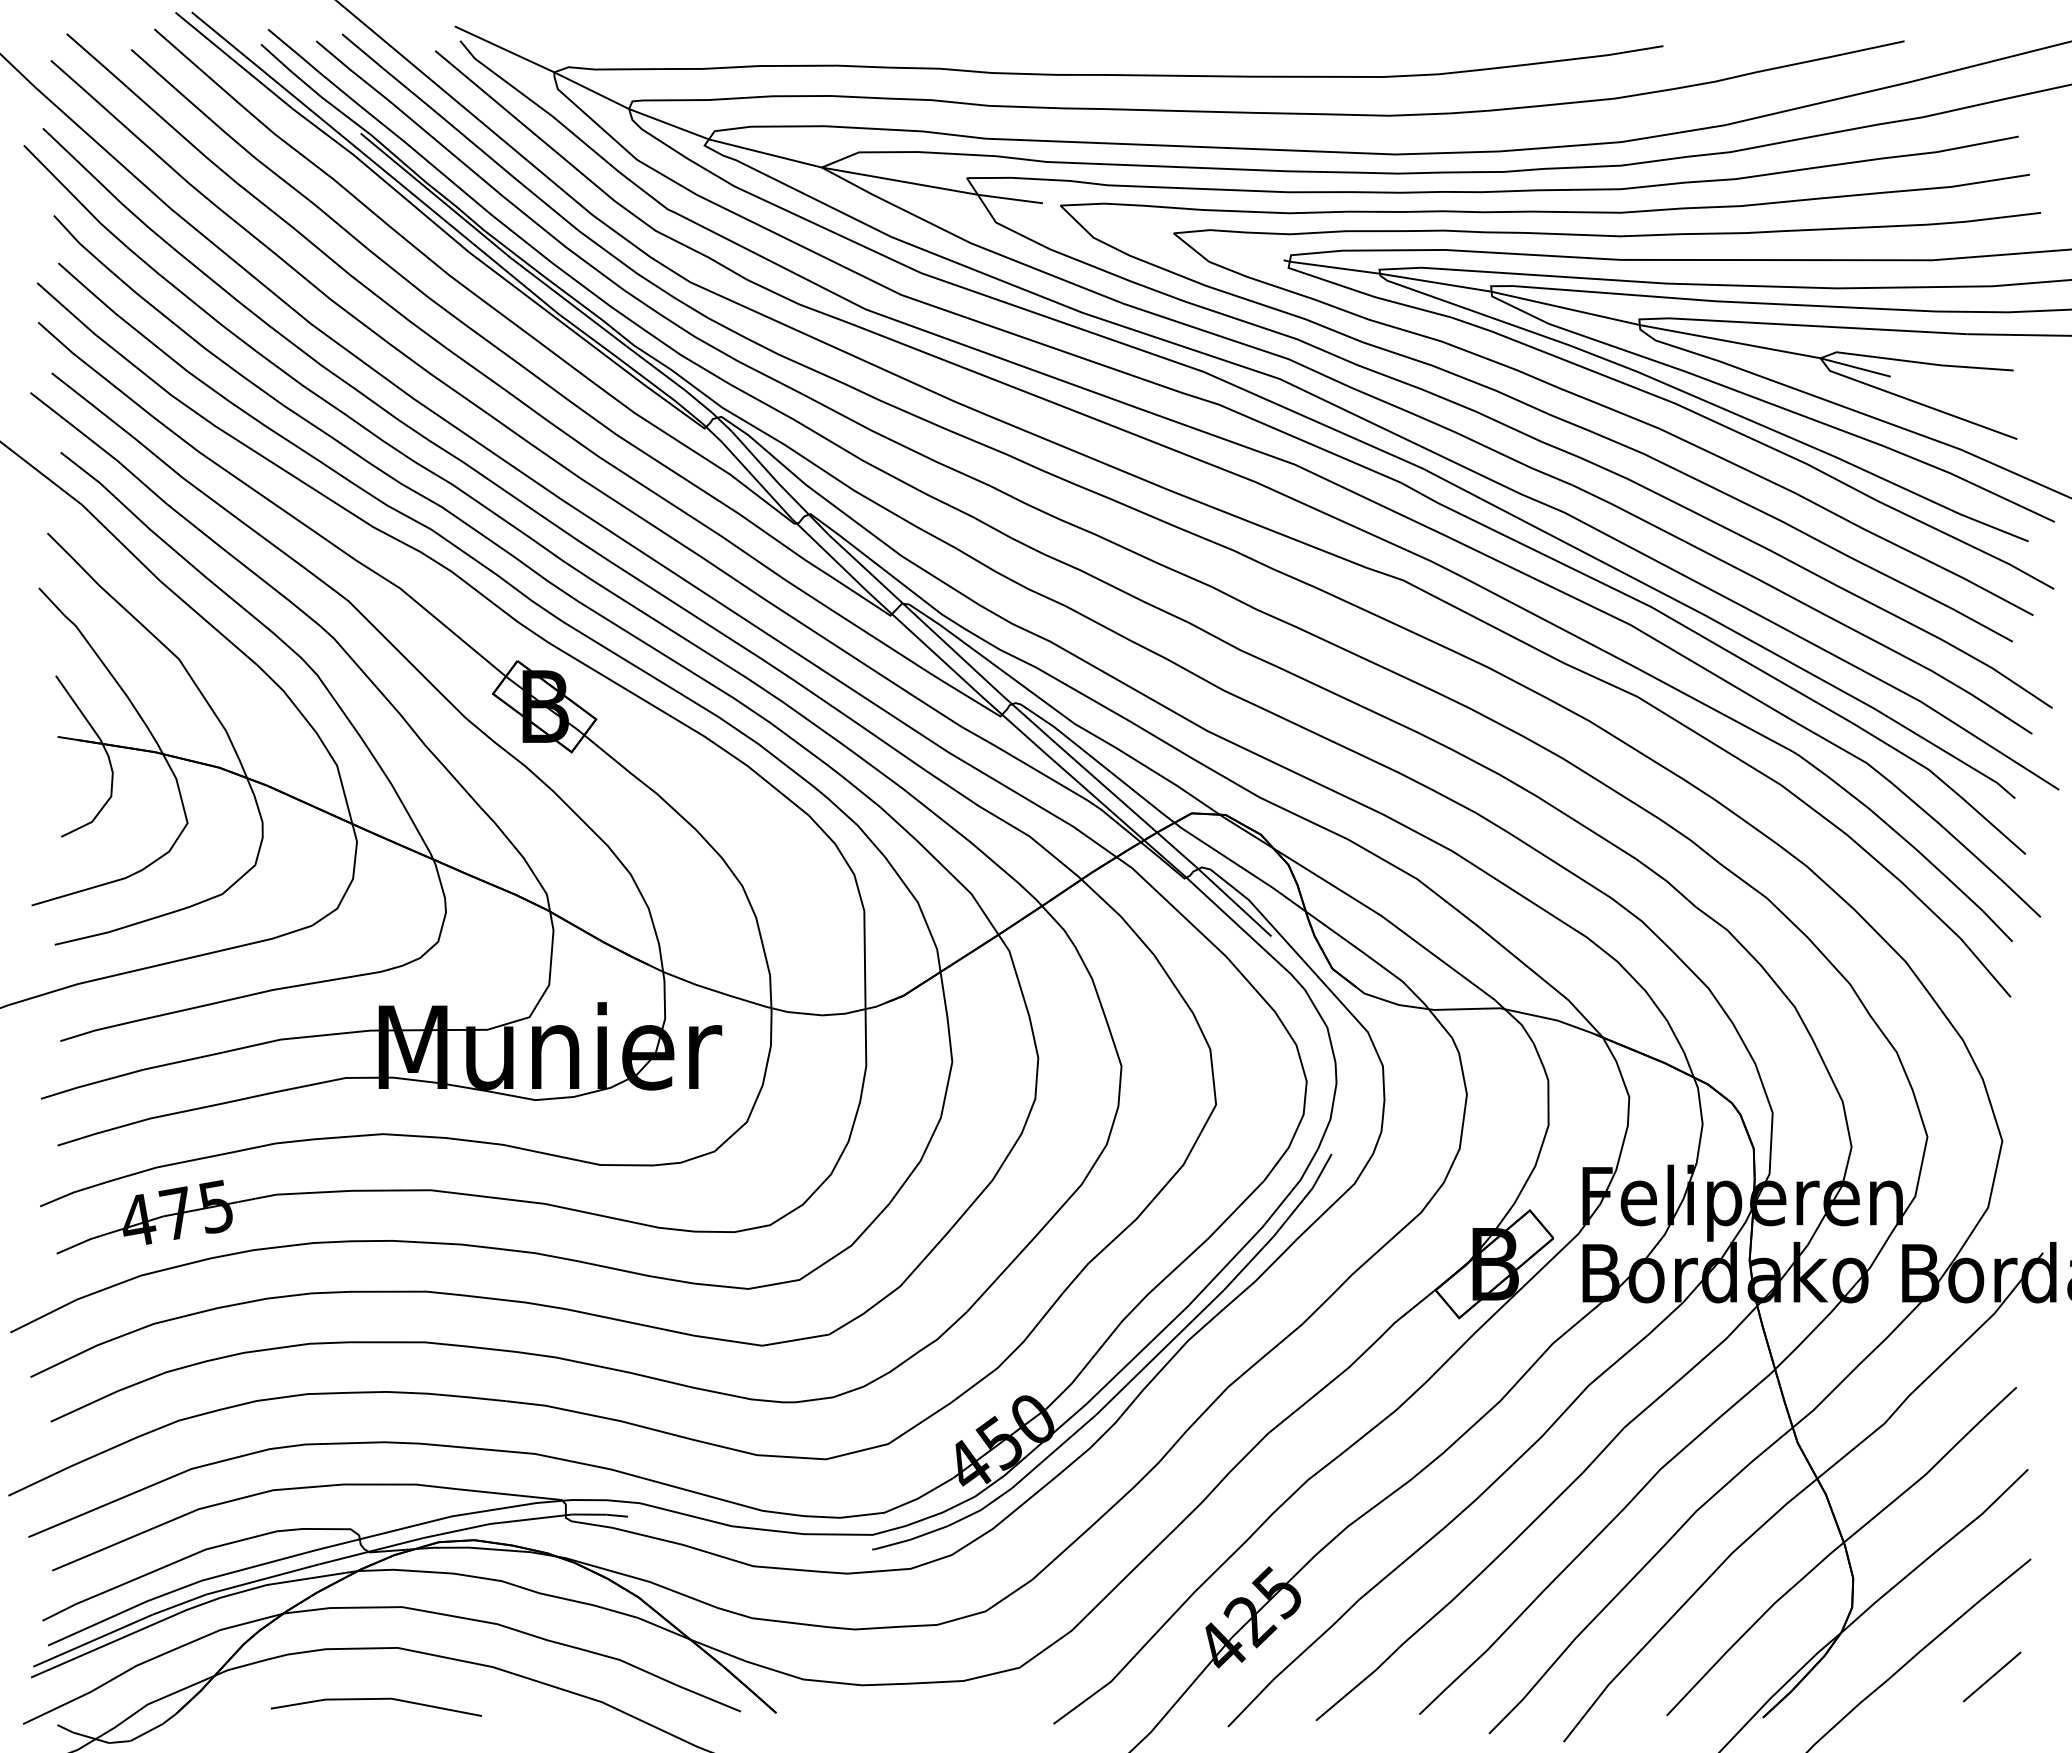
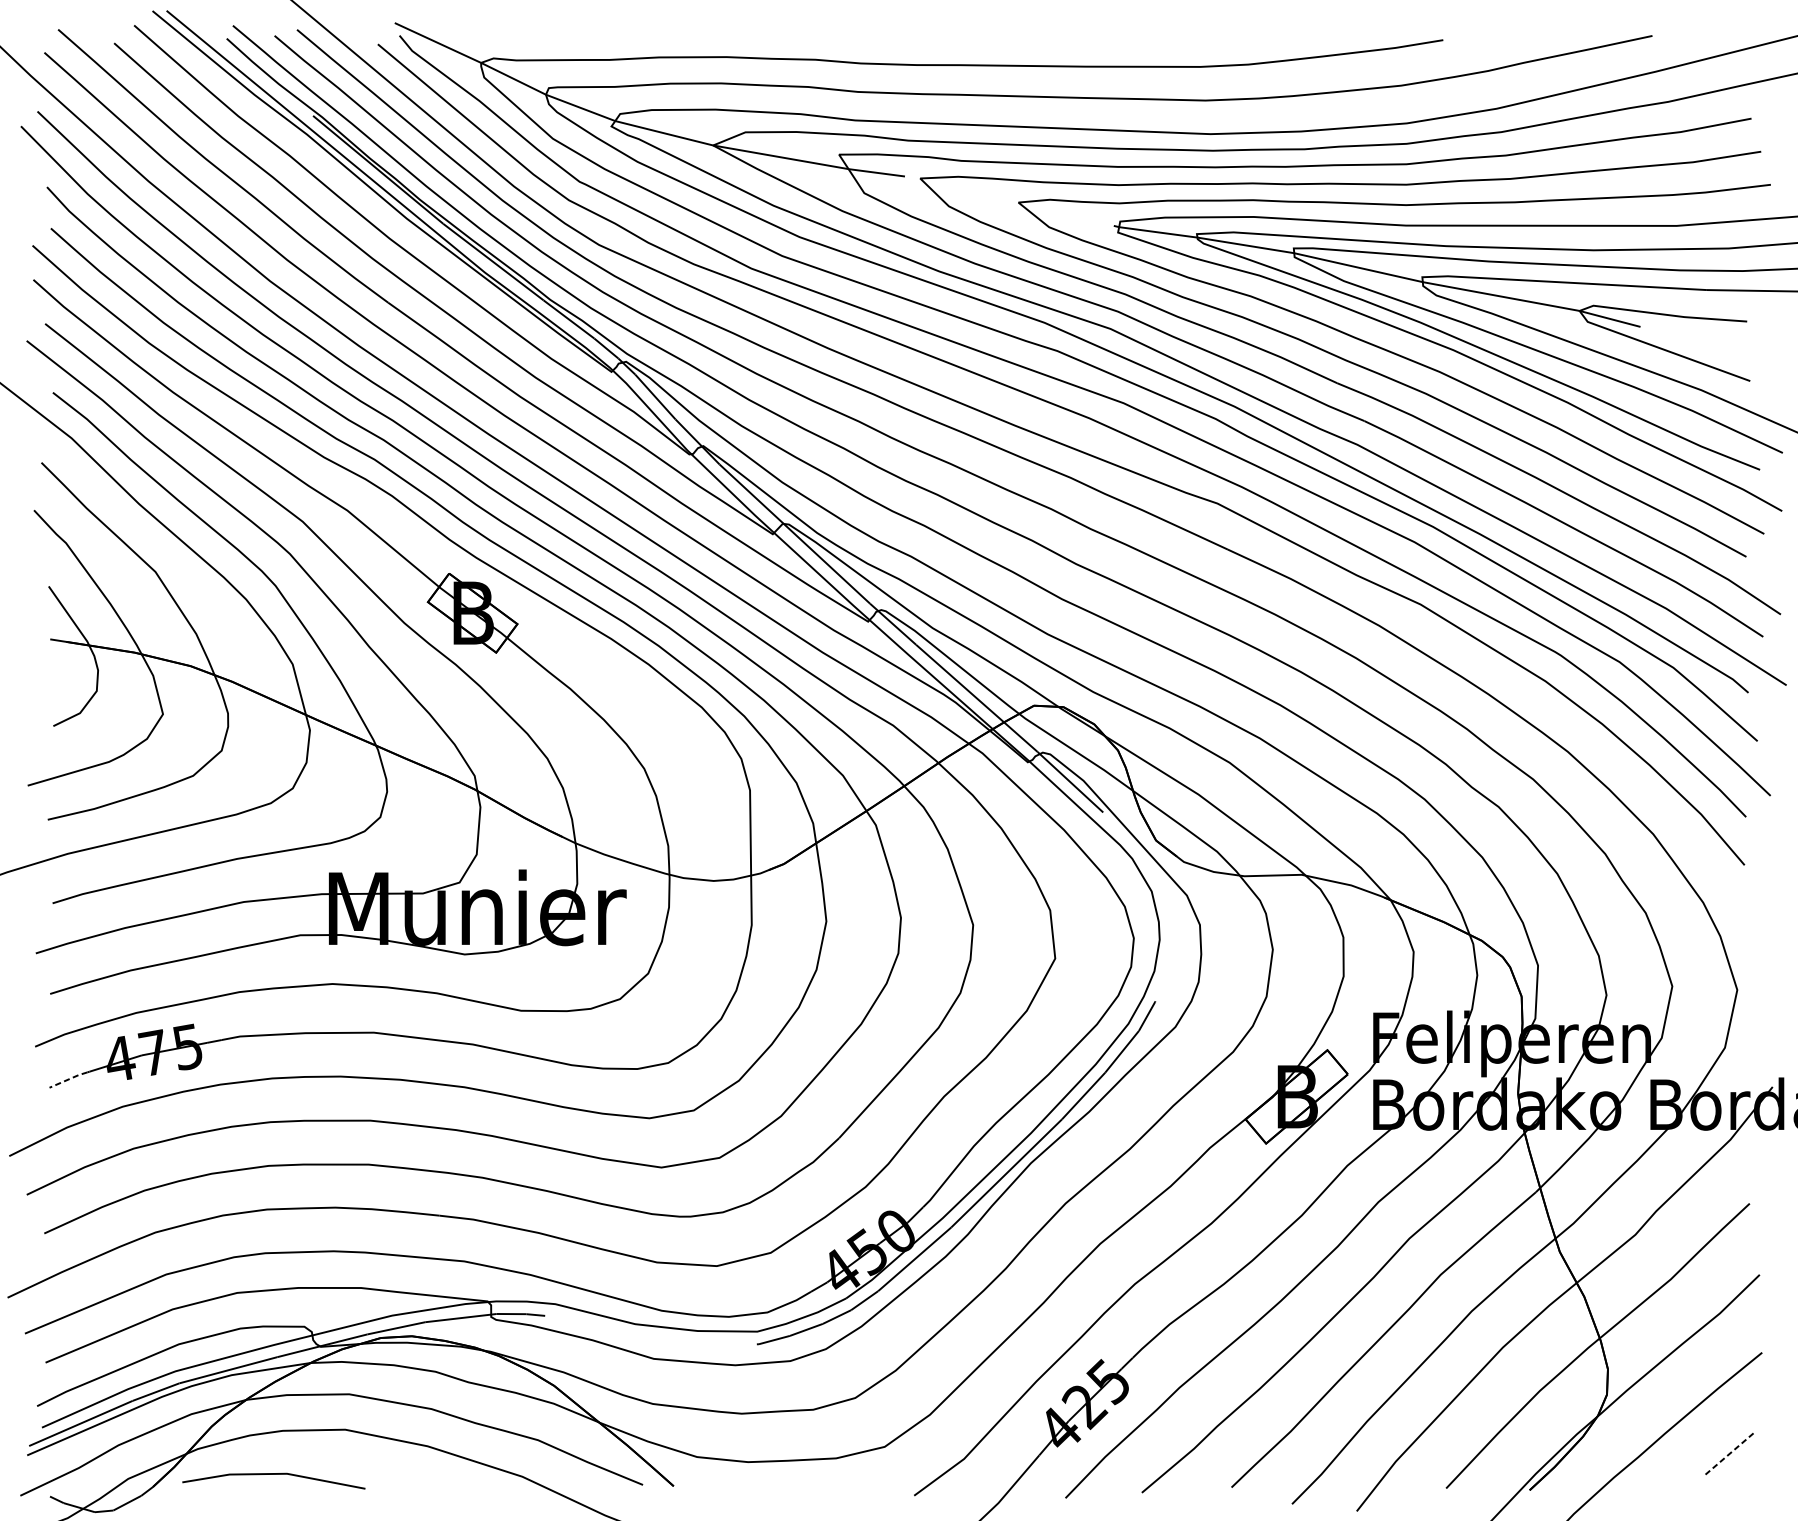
line: (78, 1244) -> (68, 1079), solid -> dashed
line: (1991, 1677) -> (1727, 1455), solid -> dashed
line: (375, 1699) -> (273, 1474), moved

